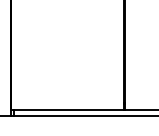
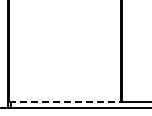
line: (67, 110) -> (65, 102), solid -> dashed

